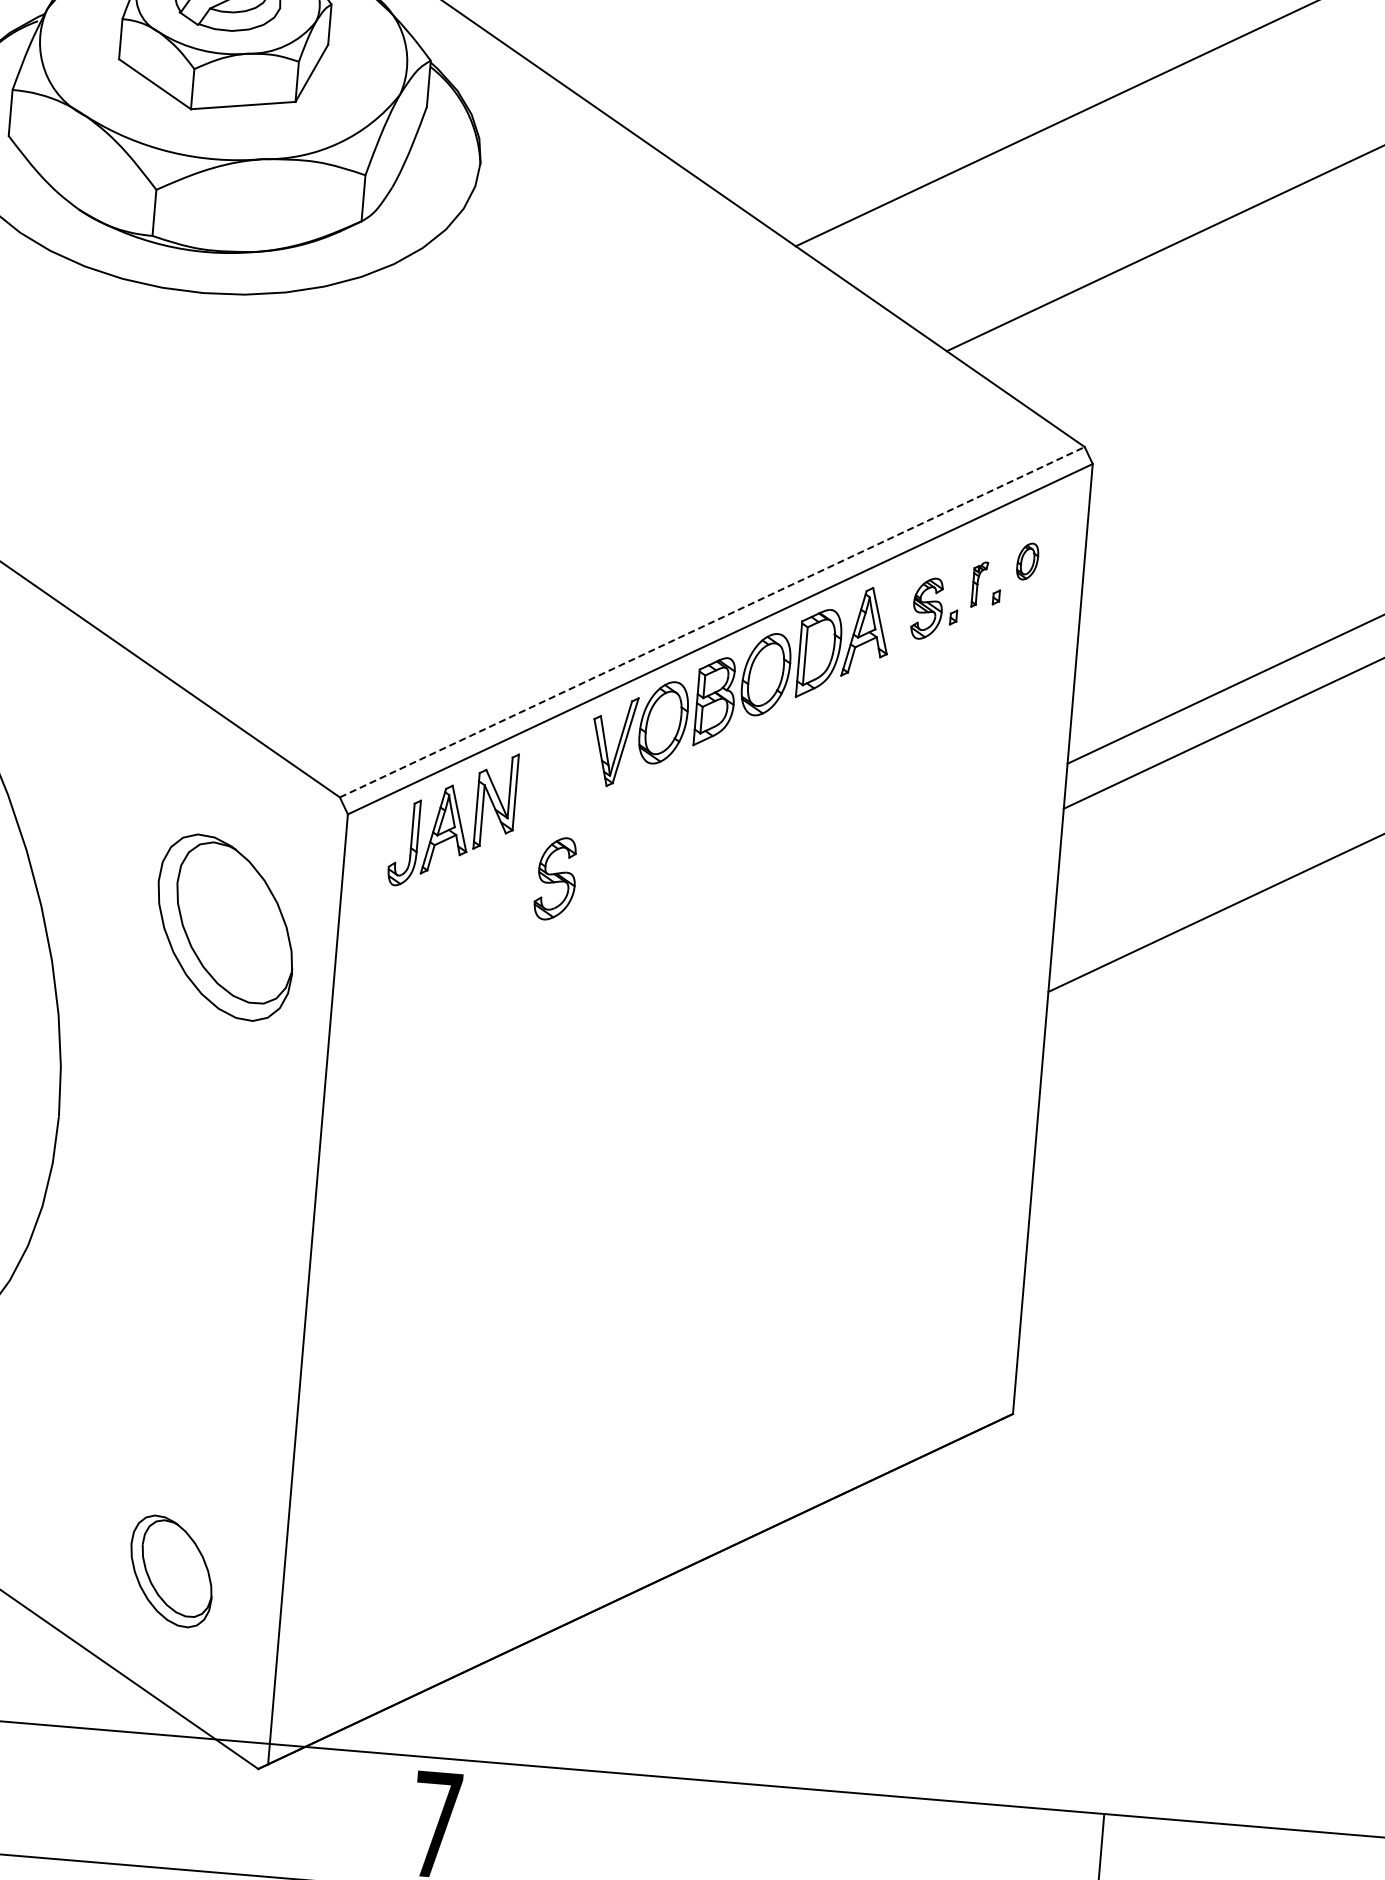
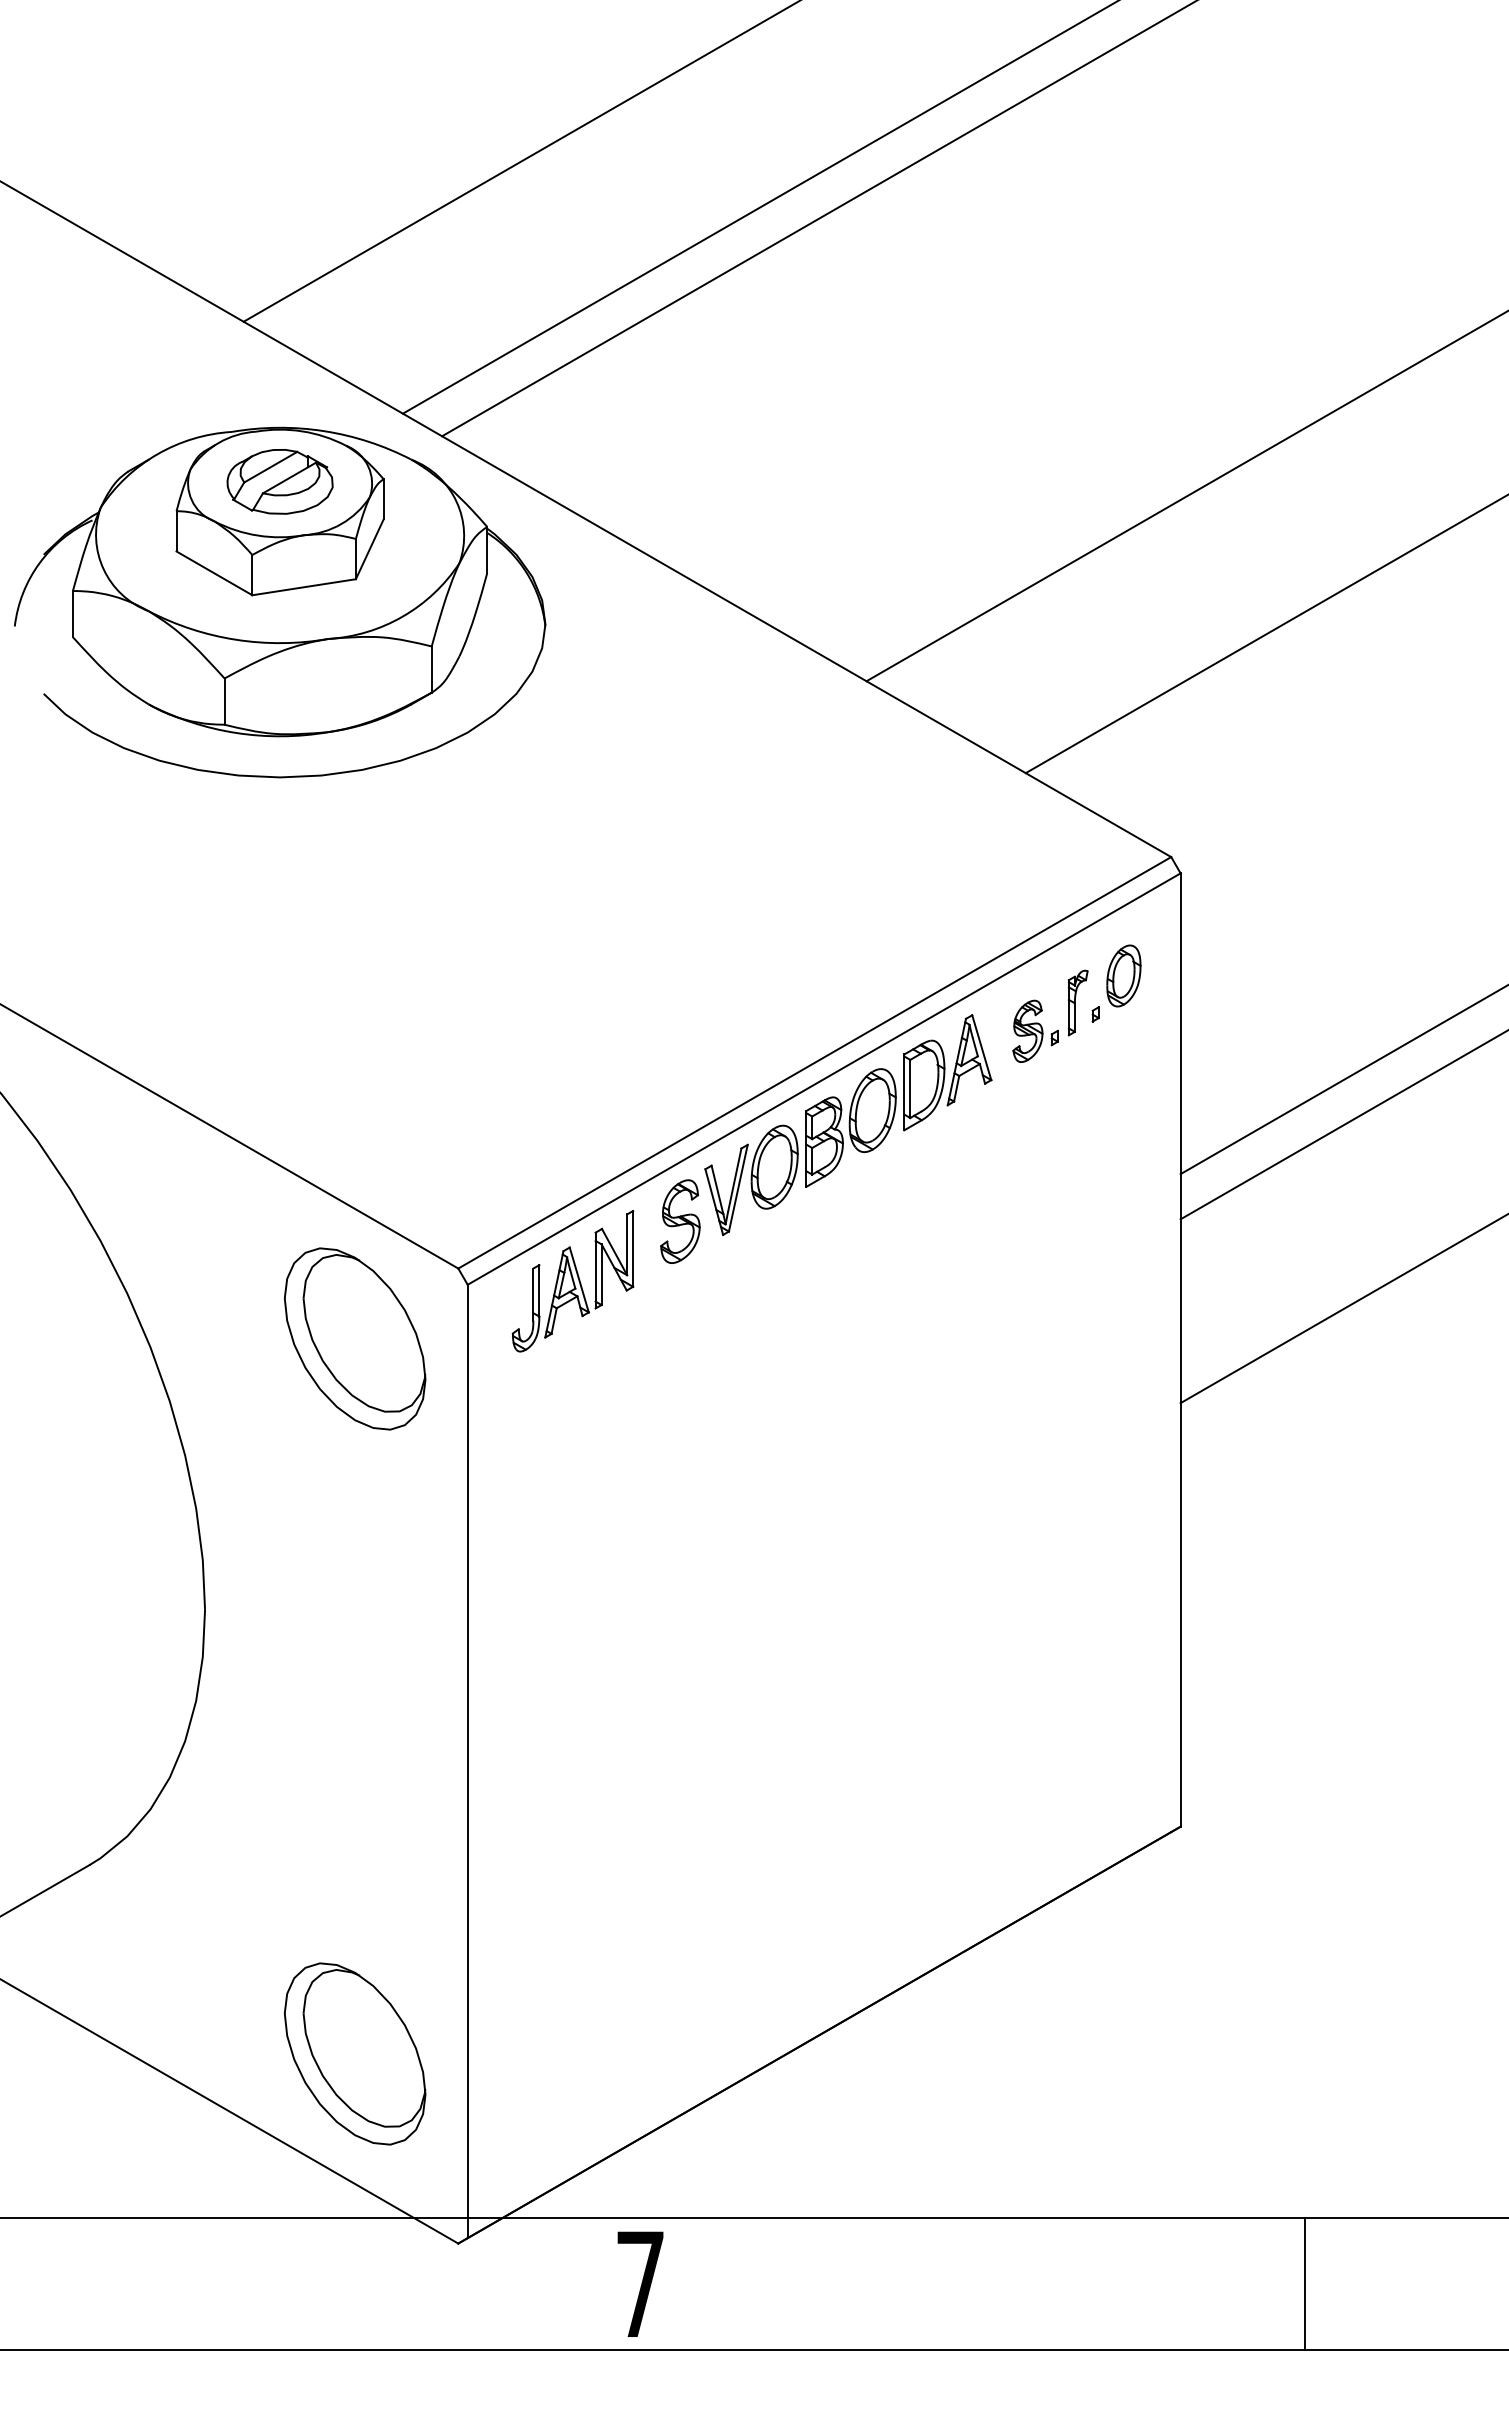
part: (1027, 561) -> (1123, 975), size x1.67
part: (979, 584) -> (1077, 1002), size x1.43
line: (712, 621) -> (814, 1062), dashed -> solid
part: (556, 878) -> (680, 1221), moved
part: (225, 927) -> (355, 1338), moved
part: (171, 1570) -> (355, 2053), size x1.67

